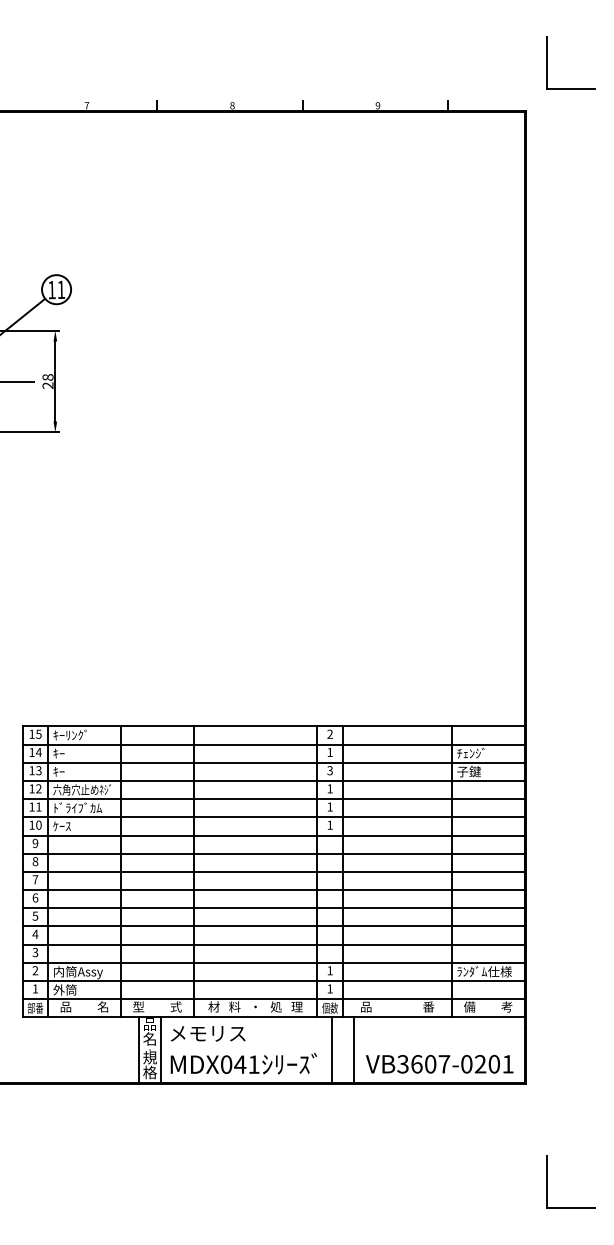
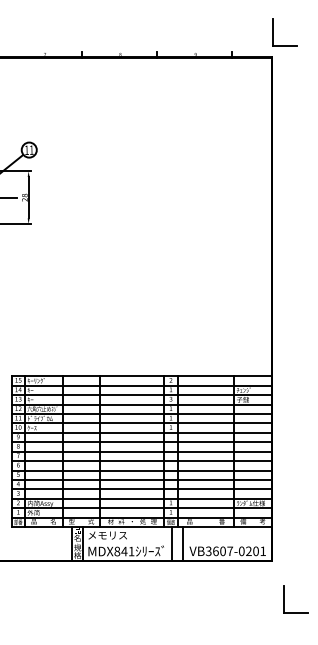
part: (549, 62) -> (273, 32), moved
text: (226, 1064) -> (117, 551), MDX041 -> MDX841
part: (549, 1182) -> (284, 599), moved

